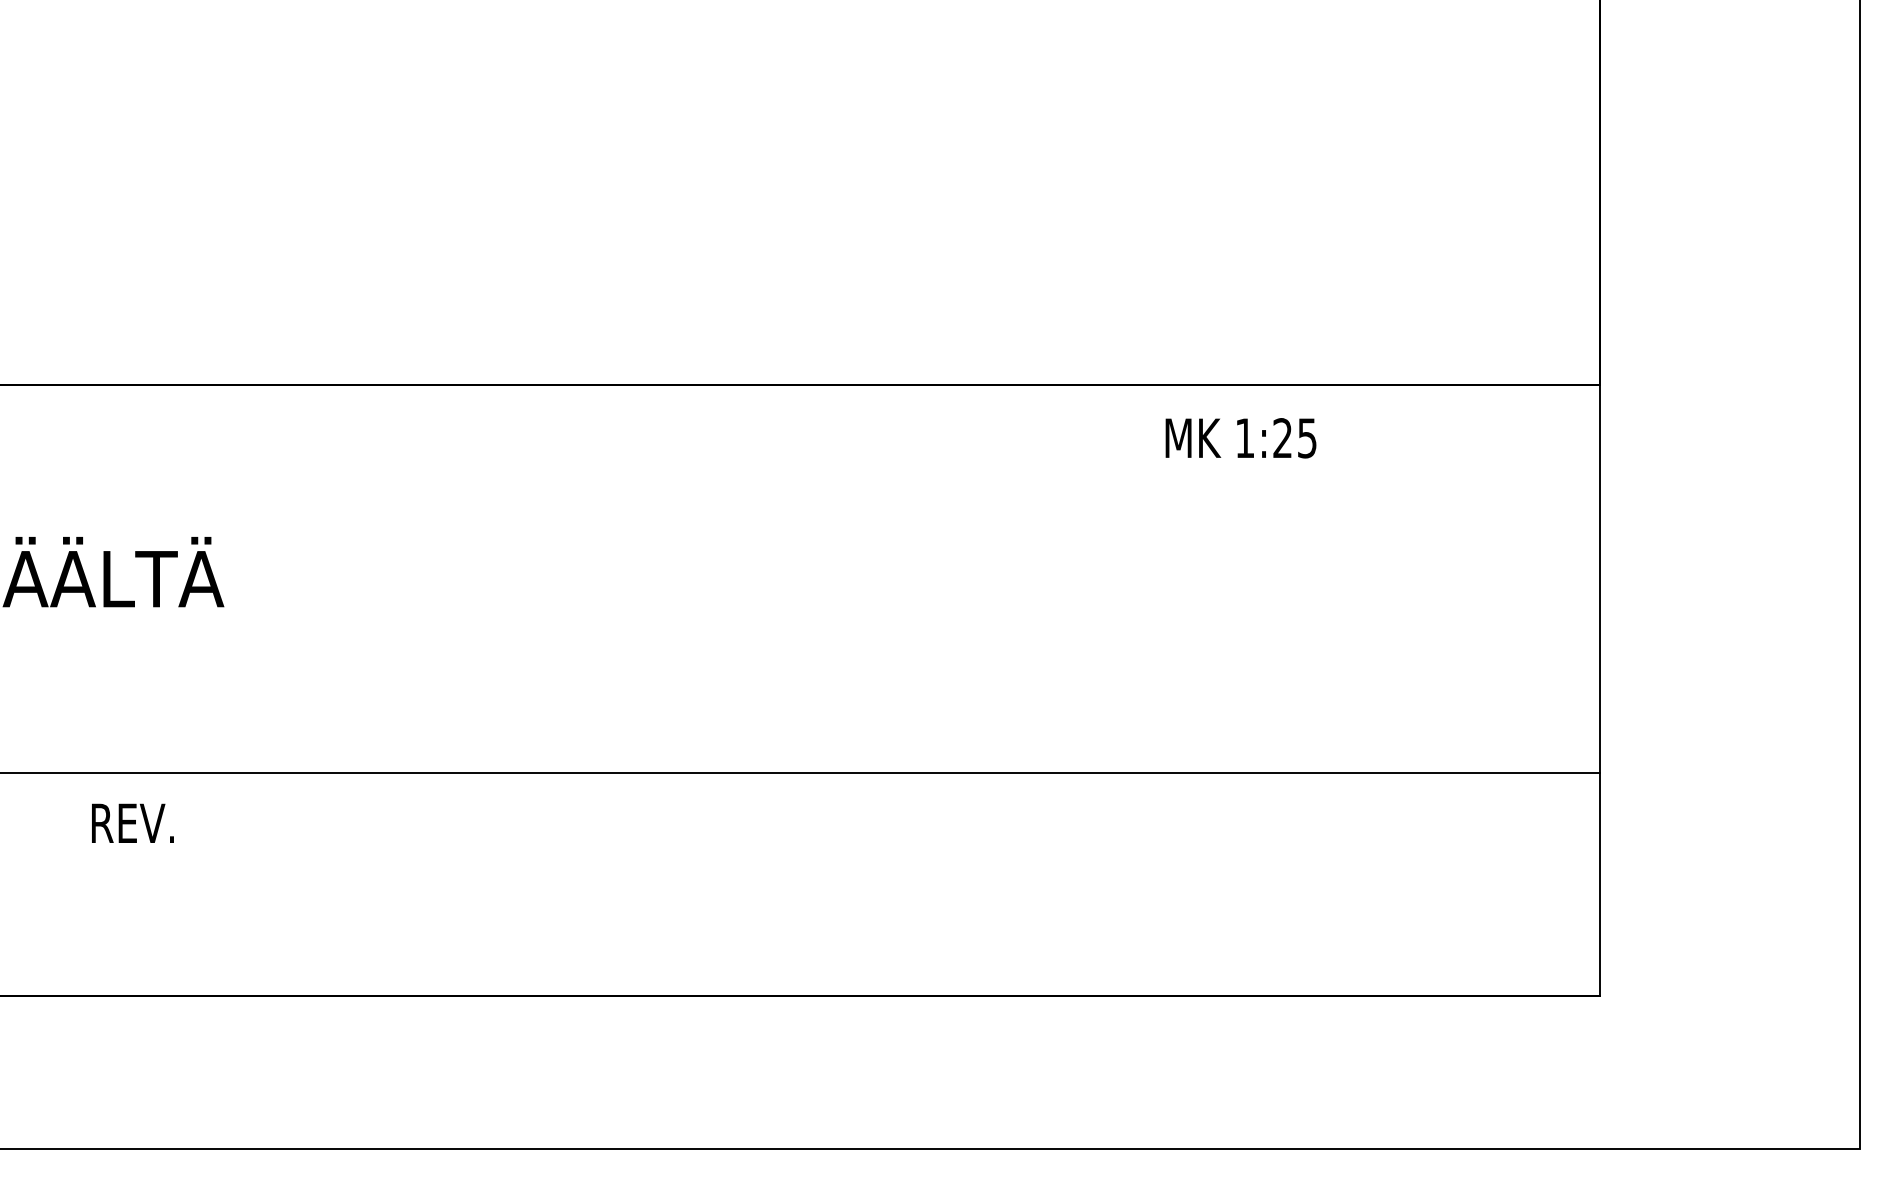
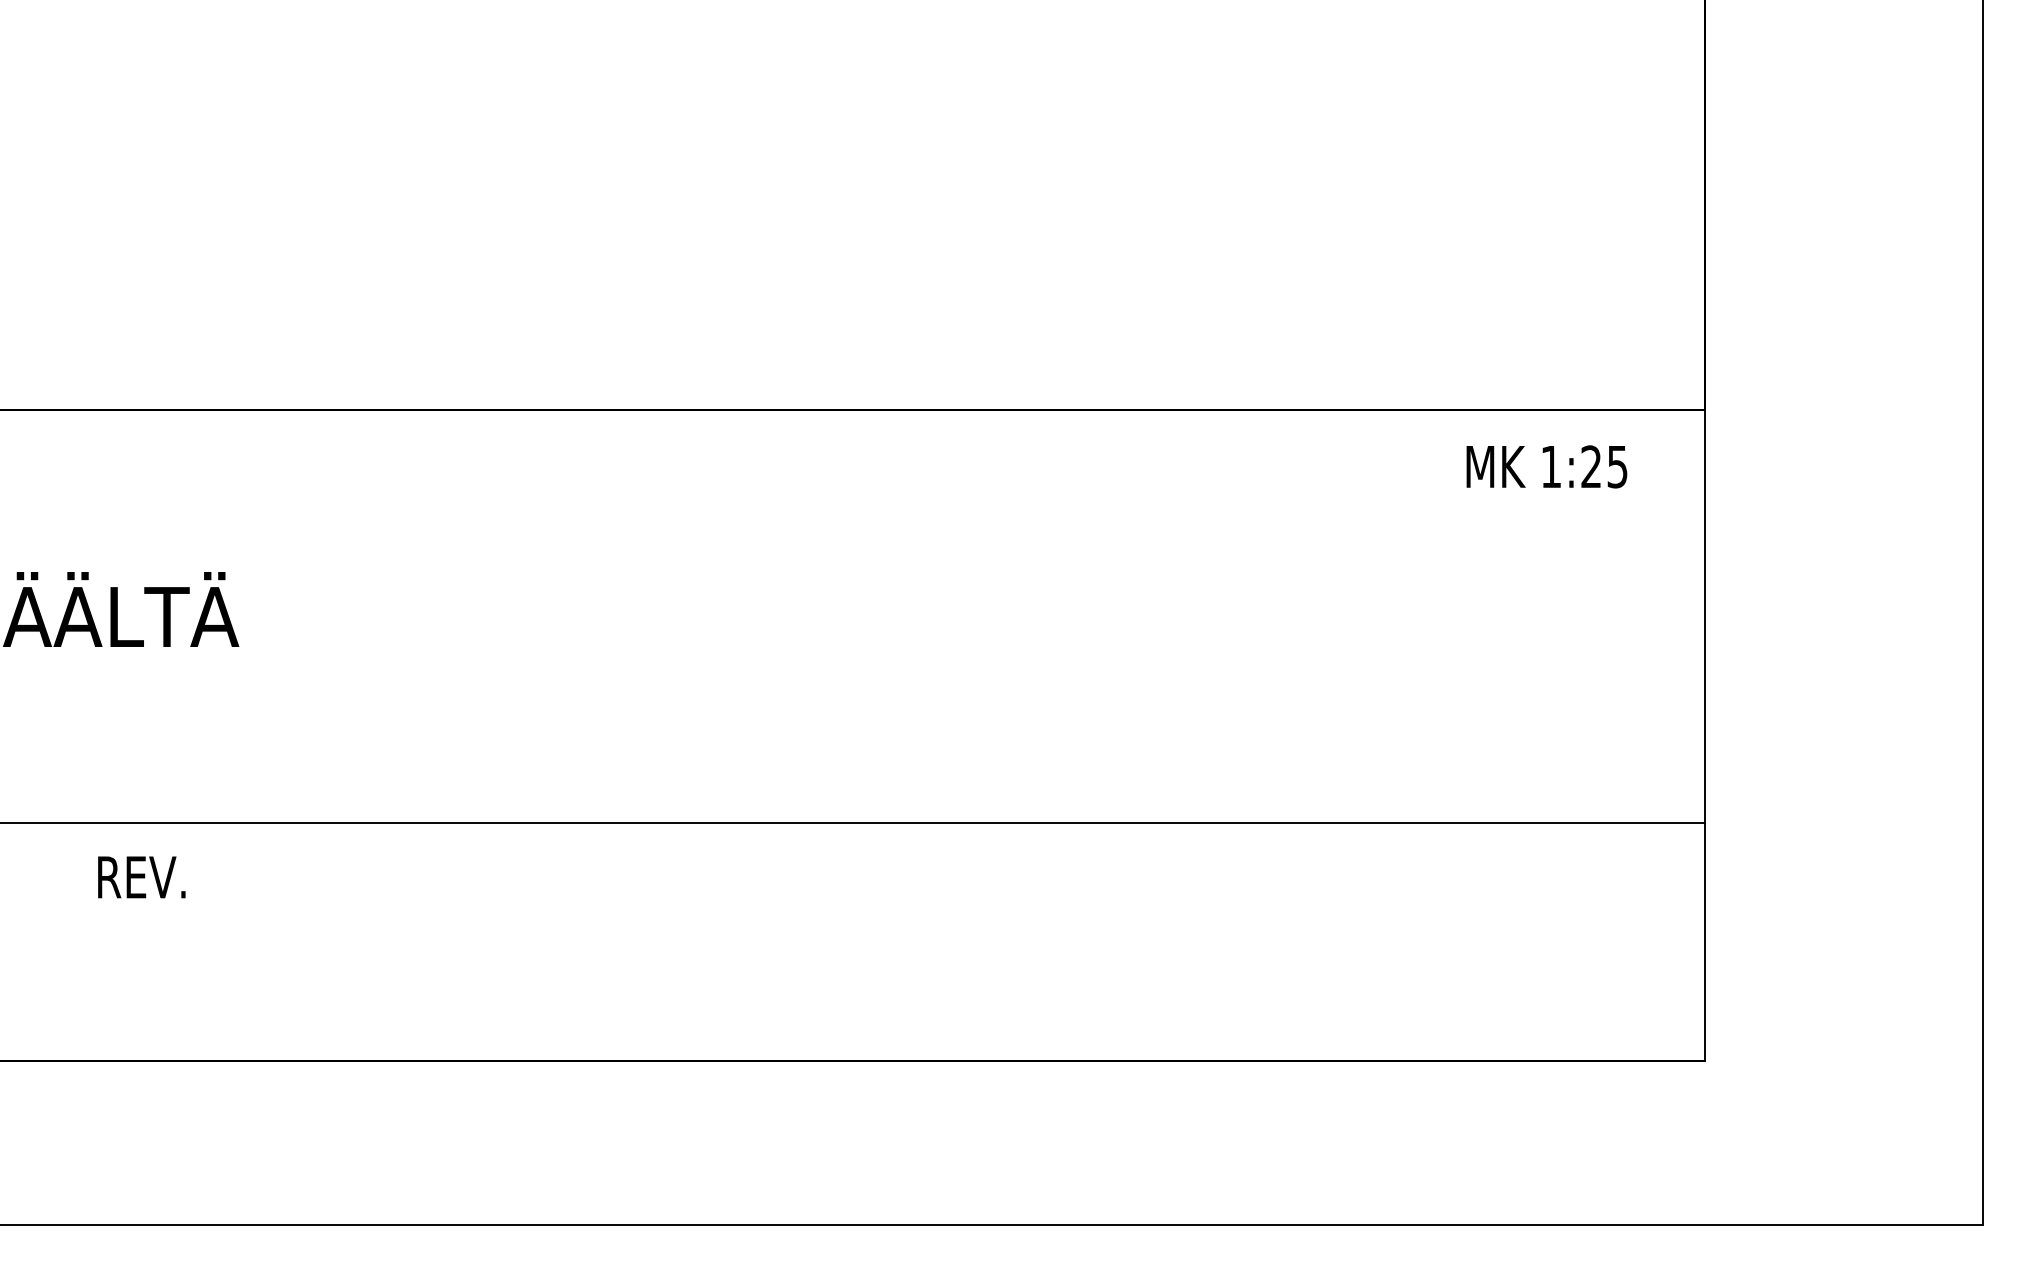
text: (1240, 437) -> (1546, 466), moved

